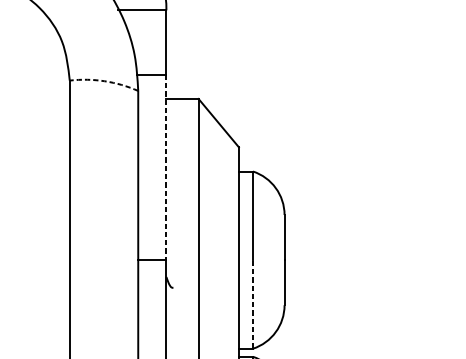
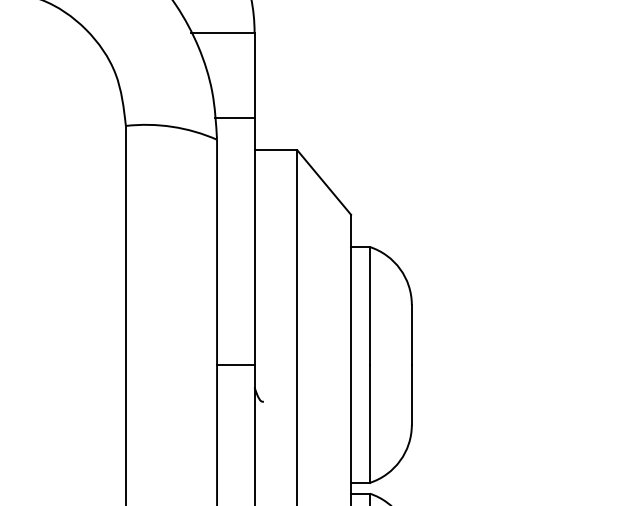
arc: (104, 80) -> (172, 126), dashed -> solid
line: (166, 168) -> (254, 242), dashed -> solid
line: (252, 304) -> (369, 423), dashed -> solid

